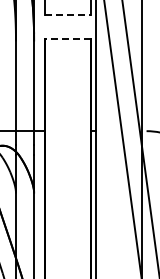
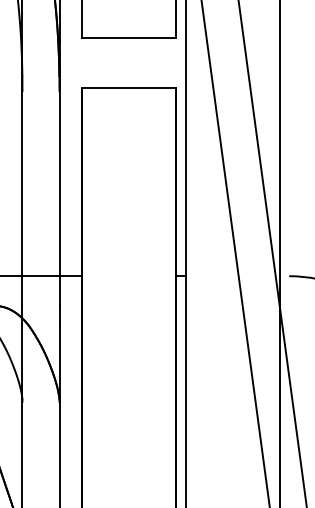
line: (68, 14) -> (129, 37), dashed -> solid
line: (67, 39) -> (127, 88), dashed -> solid

